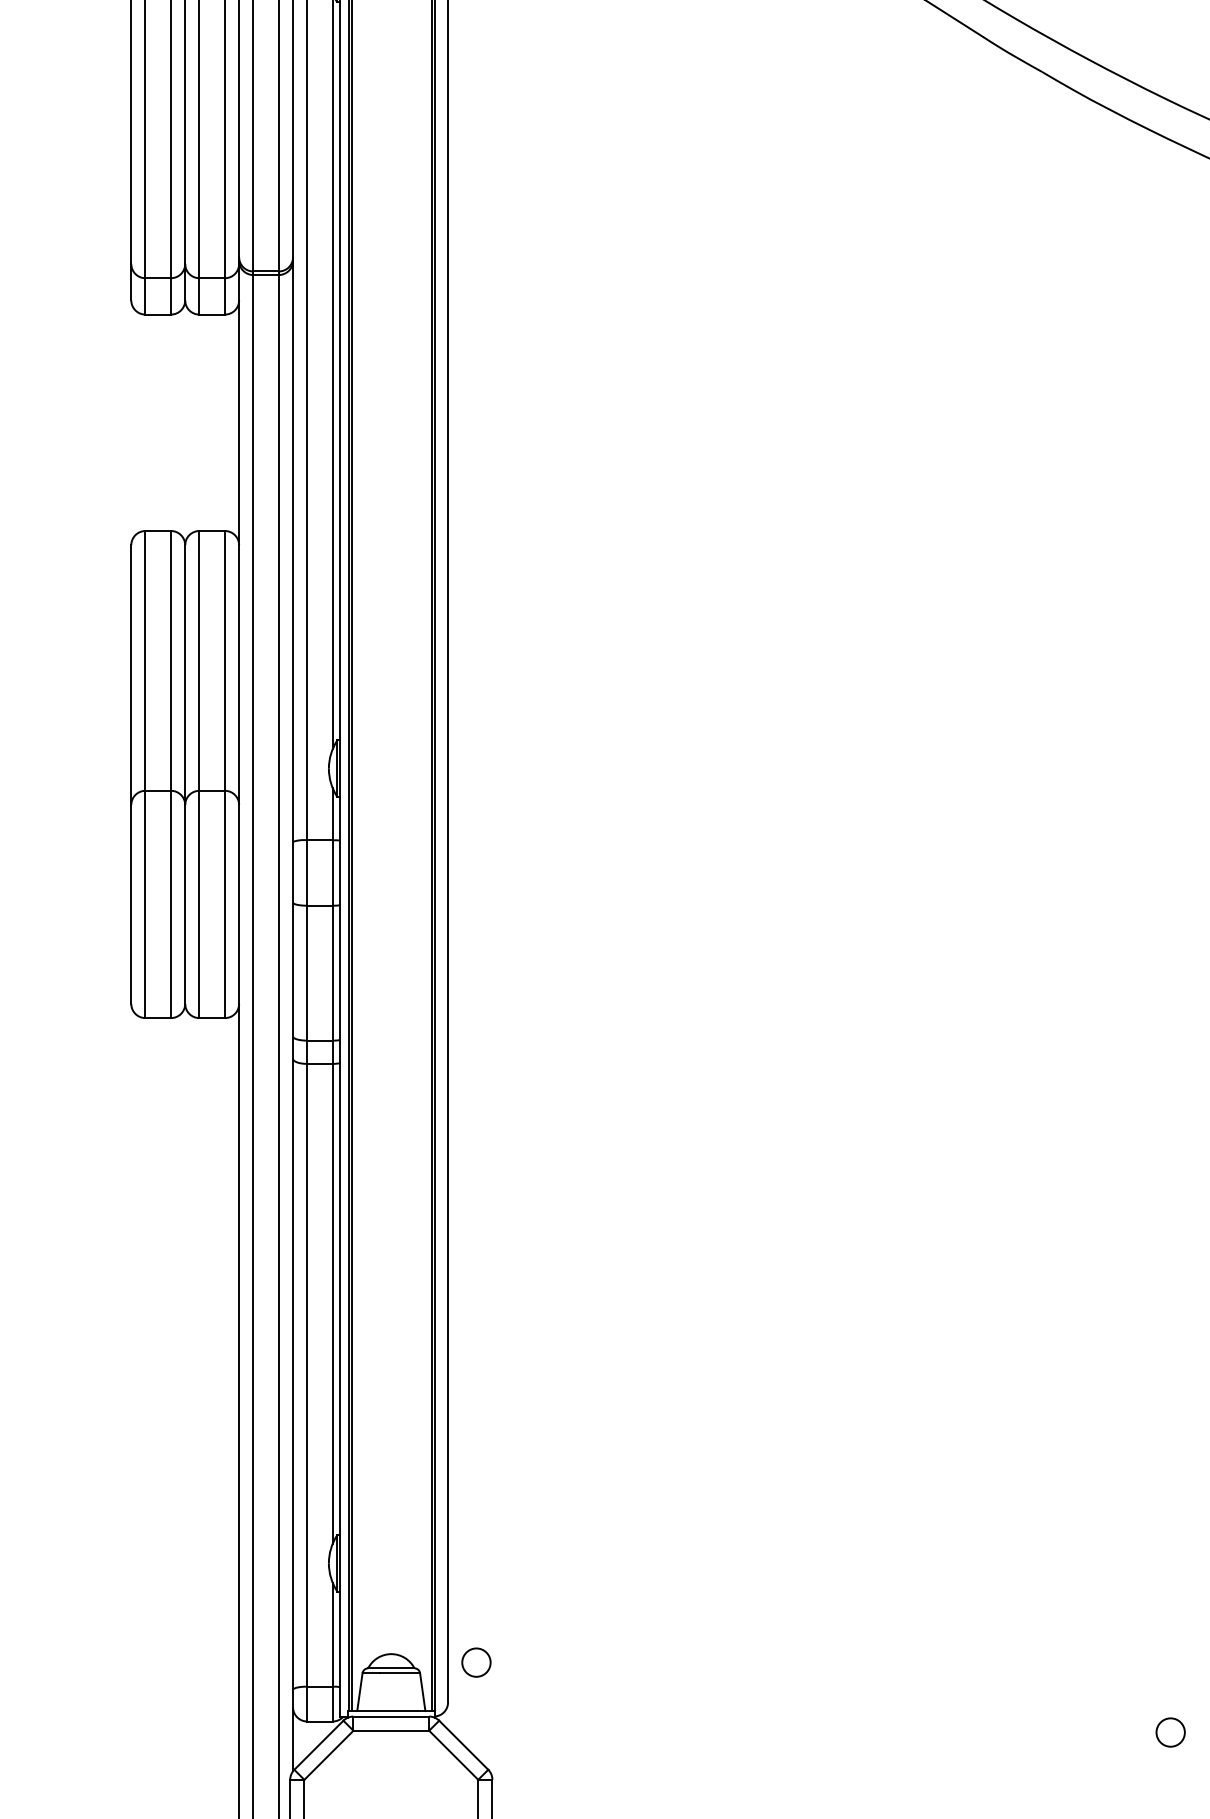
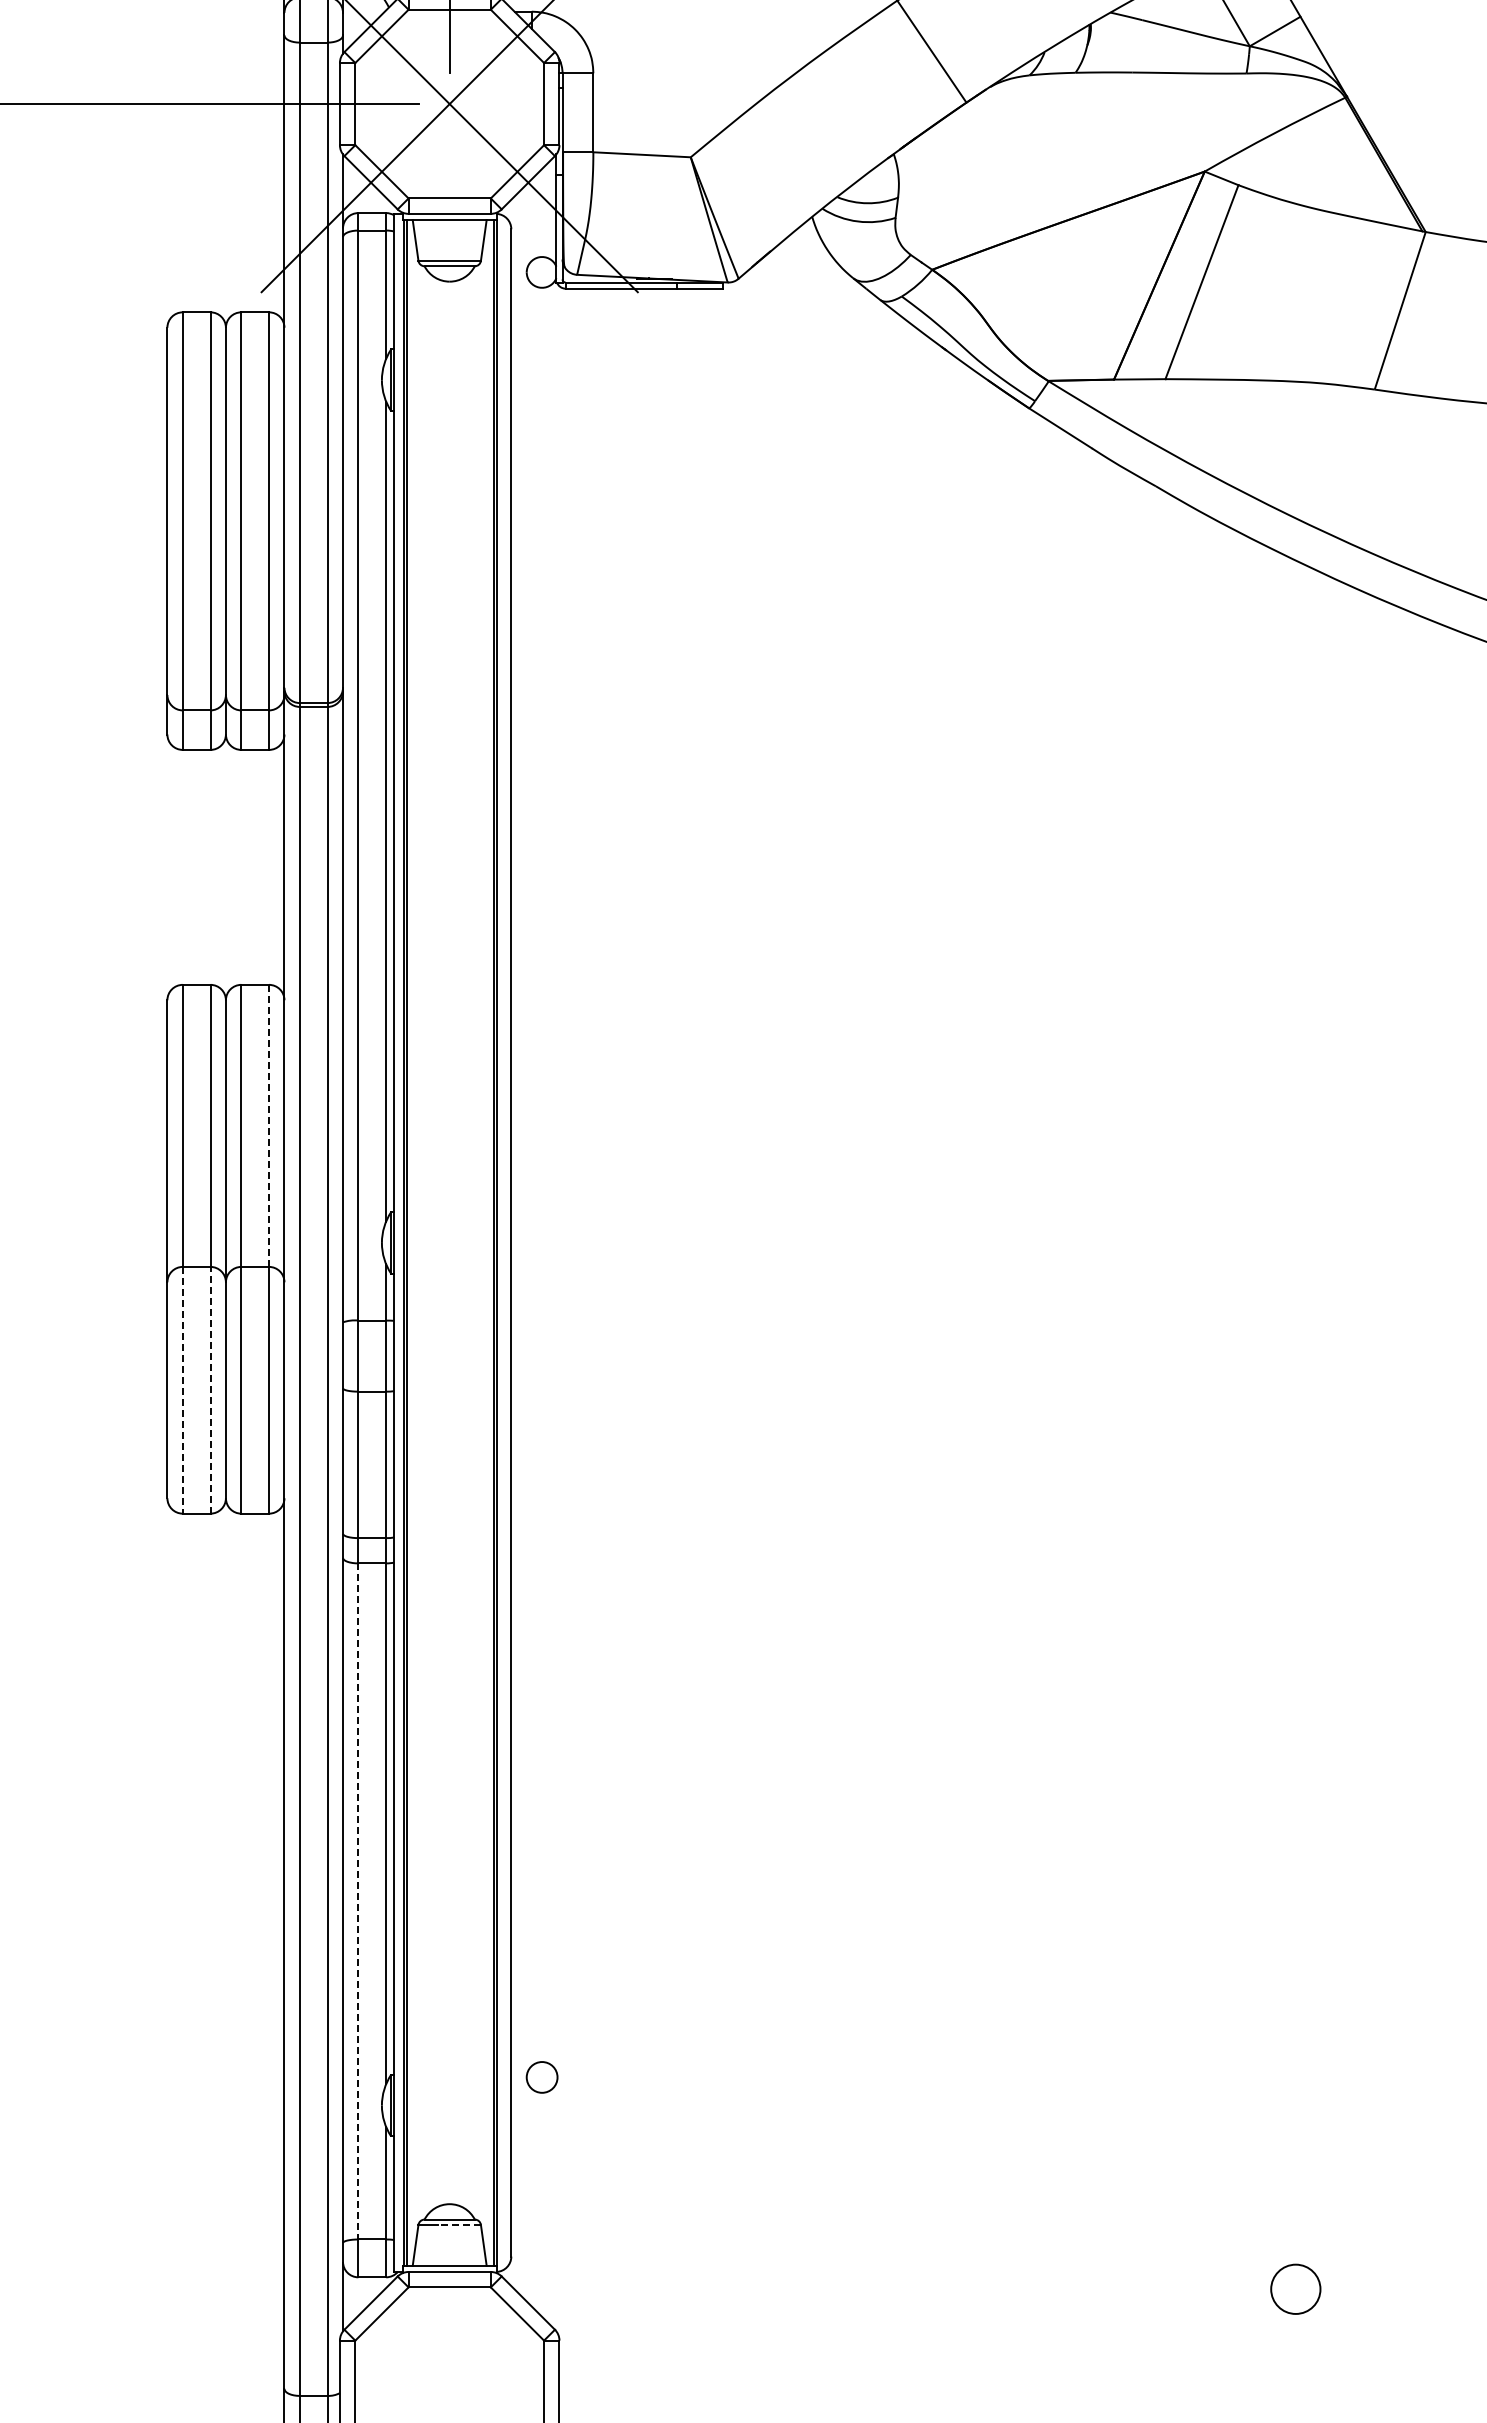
line: (225, 660) -> (269, 1125), solid -> dashed
line: (170, 903) -> (210, 1389), solid -> dashed
line: (145, 904) -> (182, 1390), solid -> dashed
line: (307, 1375) -> (358, 1901), solid -> dashed
circle: (475, 1662) -> (541, 2077), moved
line: (400, 1672) -> (459, 2224), solid -> dashed
circle: (1170, 1731) -> (1295, 2288), size x1.6

